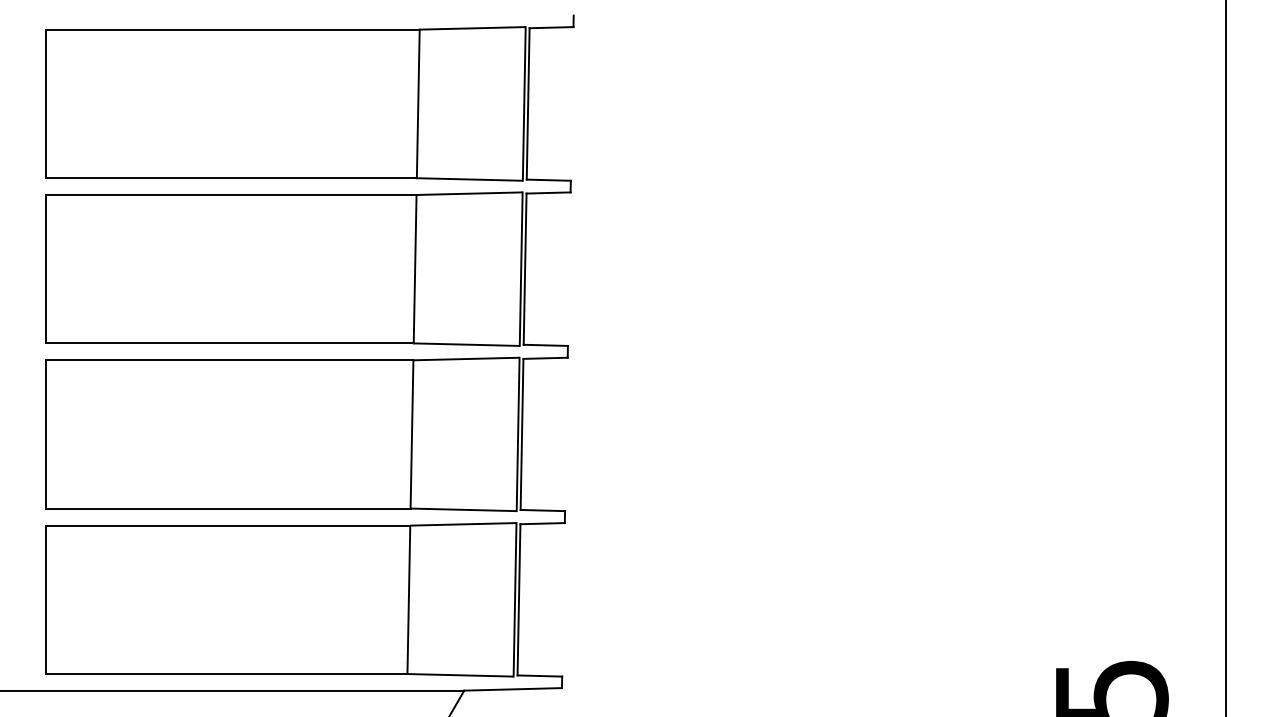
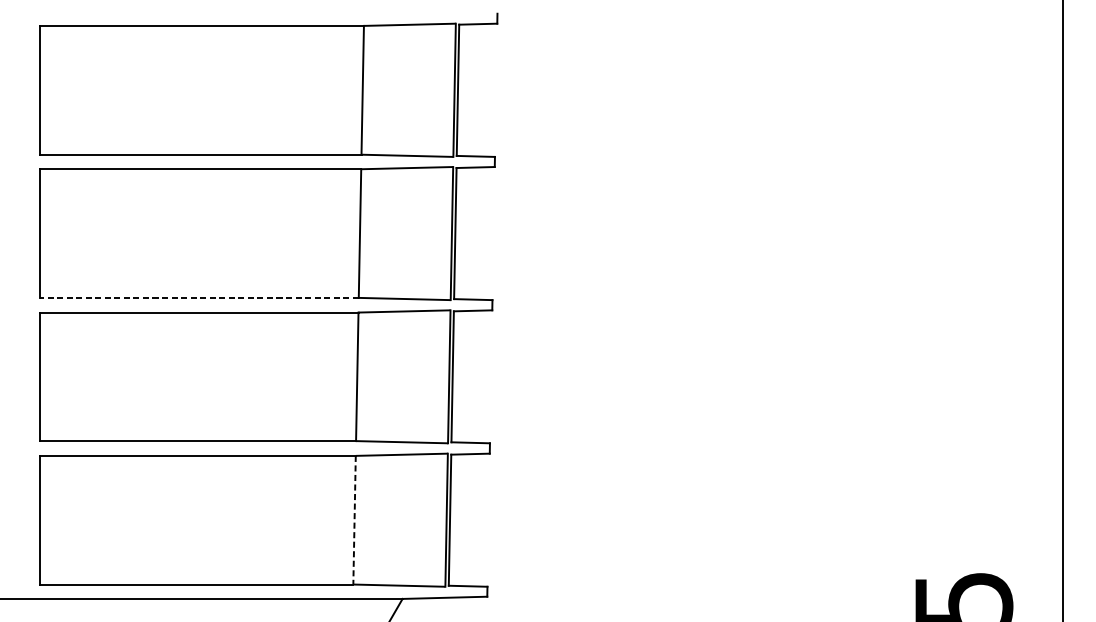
line: (229, 343) -> (199, 297), solid -> dashed
line: (408, 600) -> (354, 520), solid -> dashed

